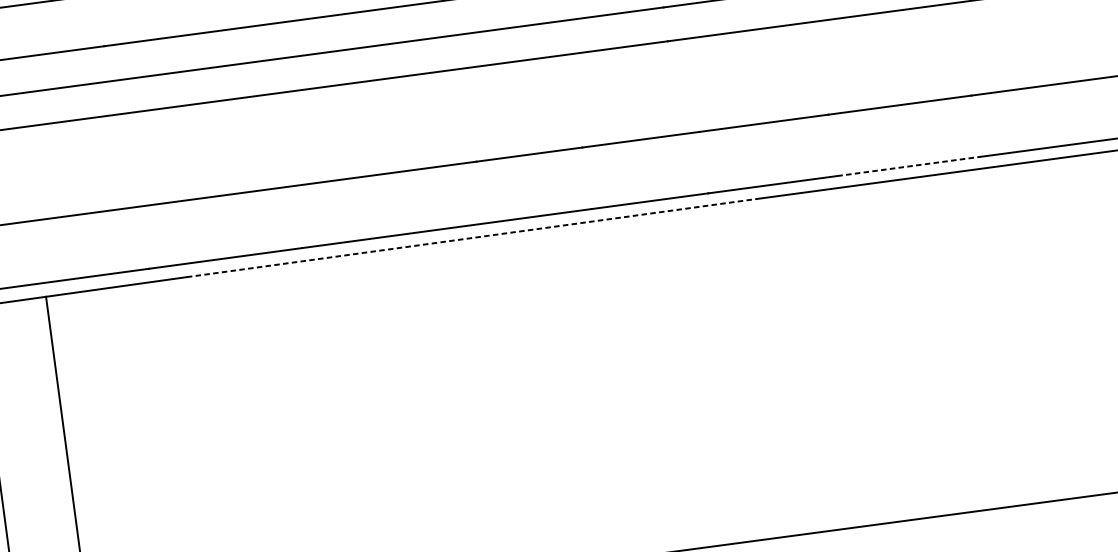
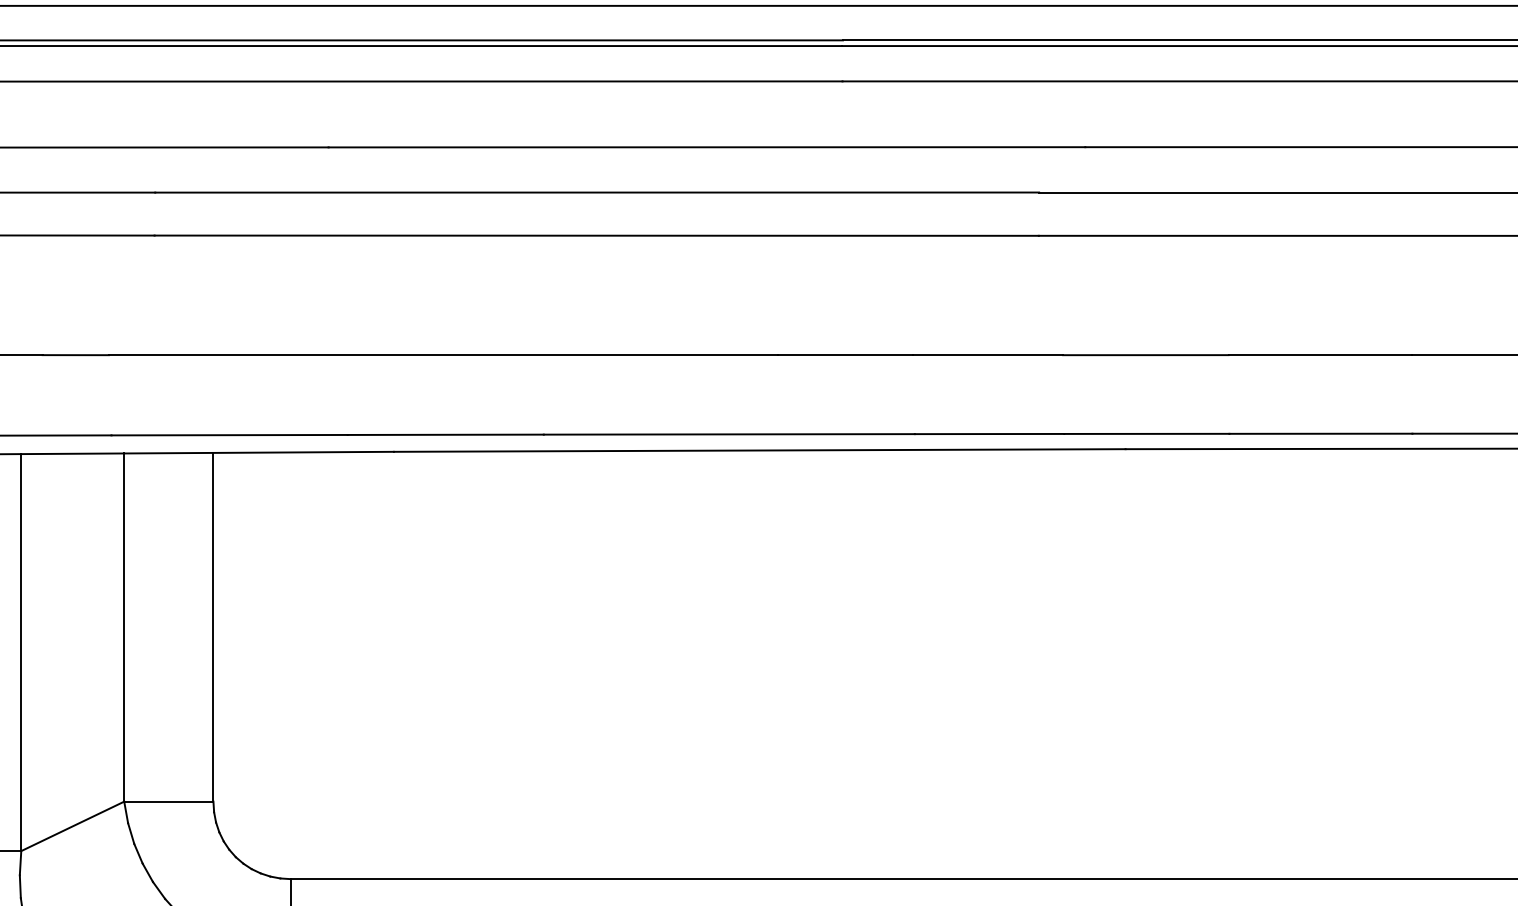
line: (908, 166) -> (1320, 433), dashed -> solid
line: (472, 238) -> (759, 450), dashed -> solid

